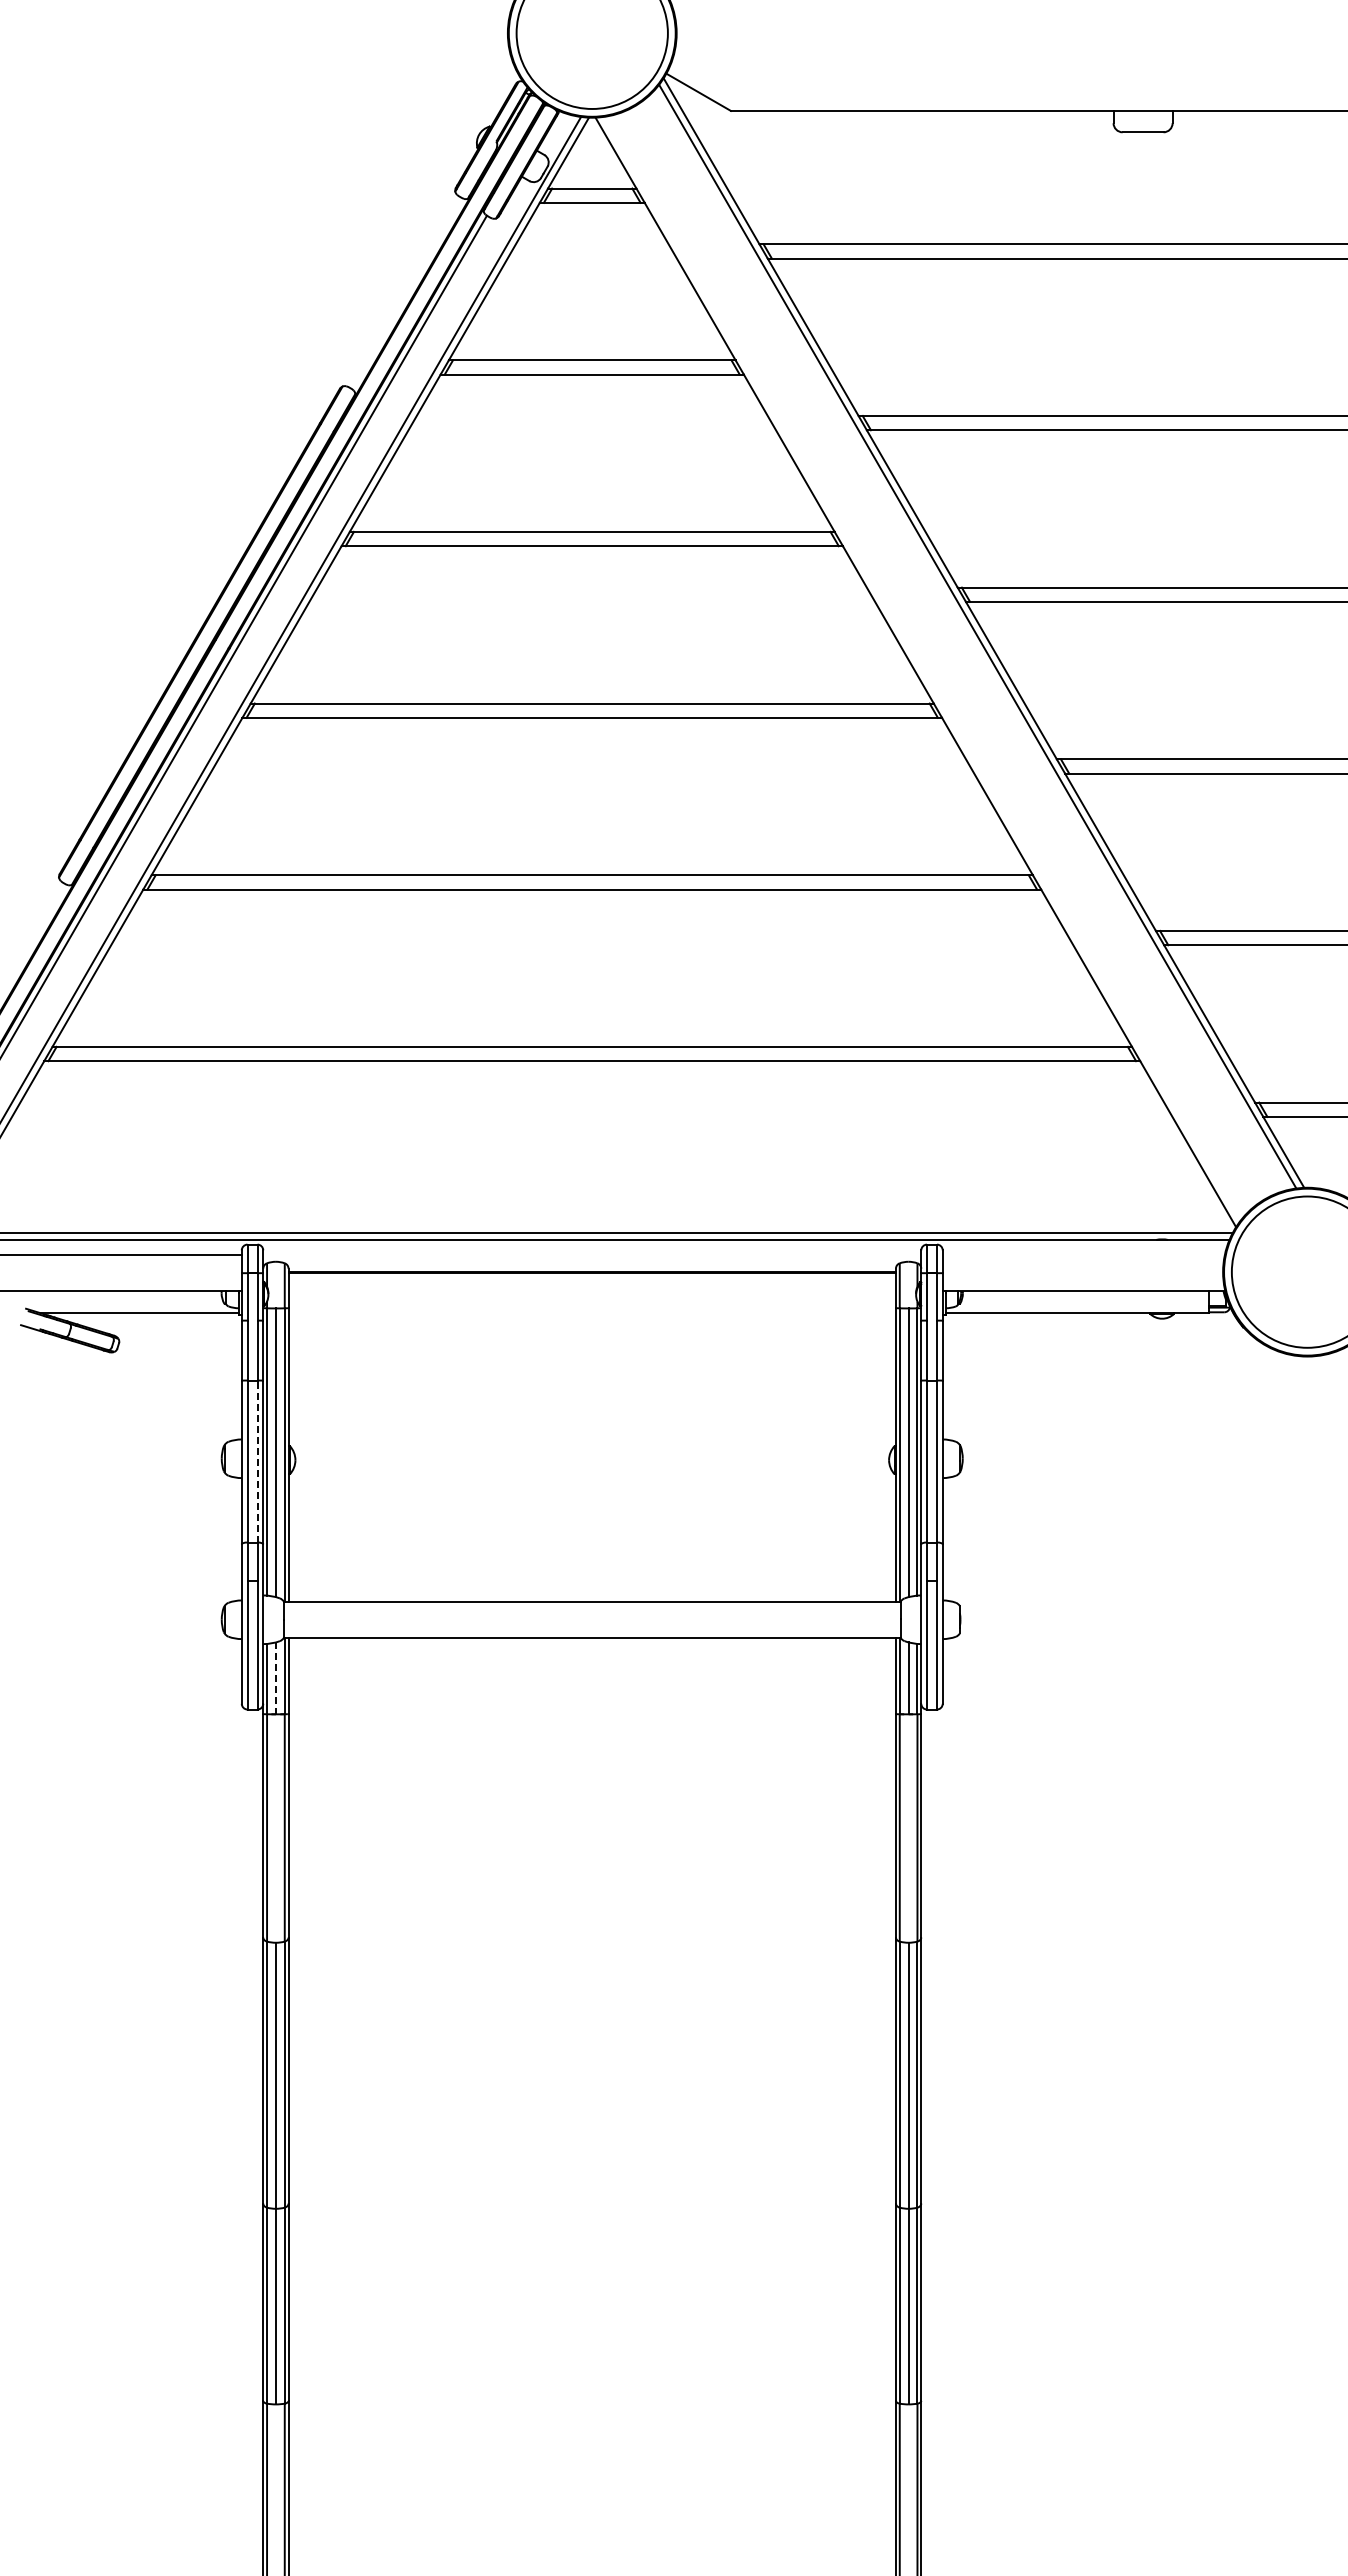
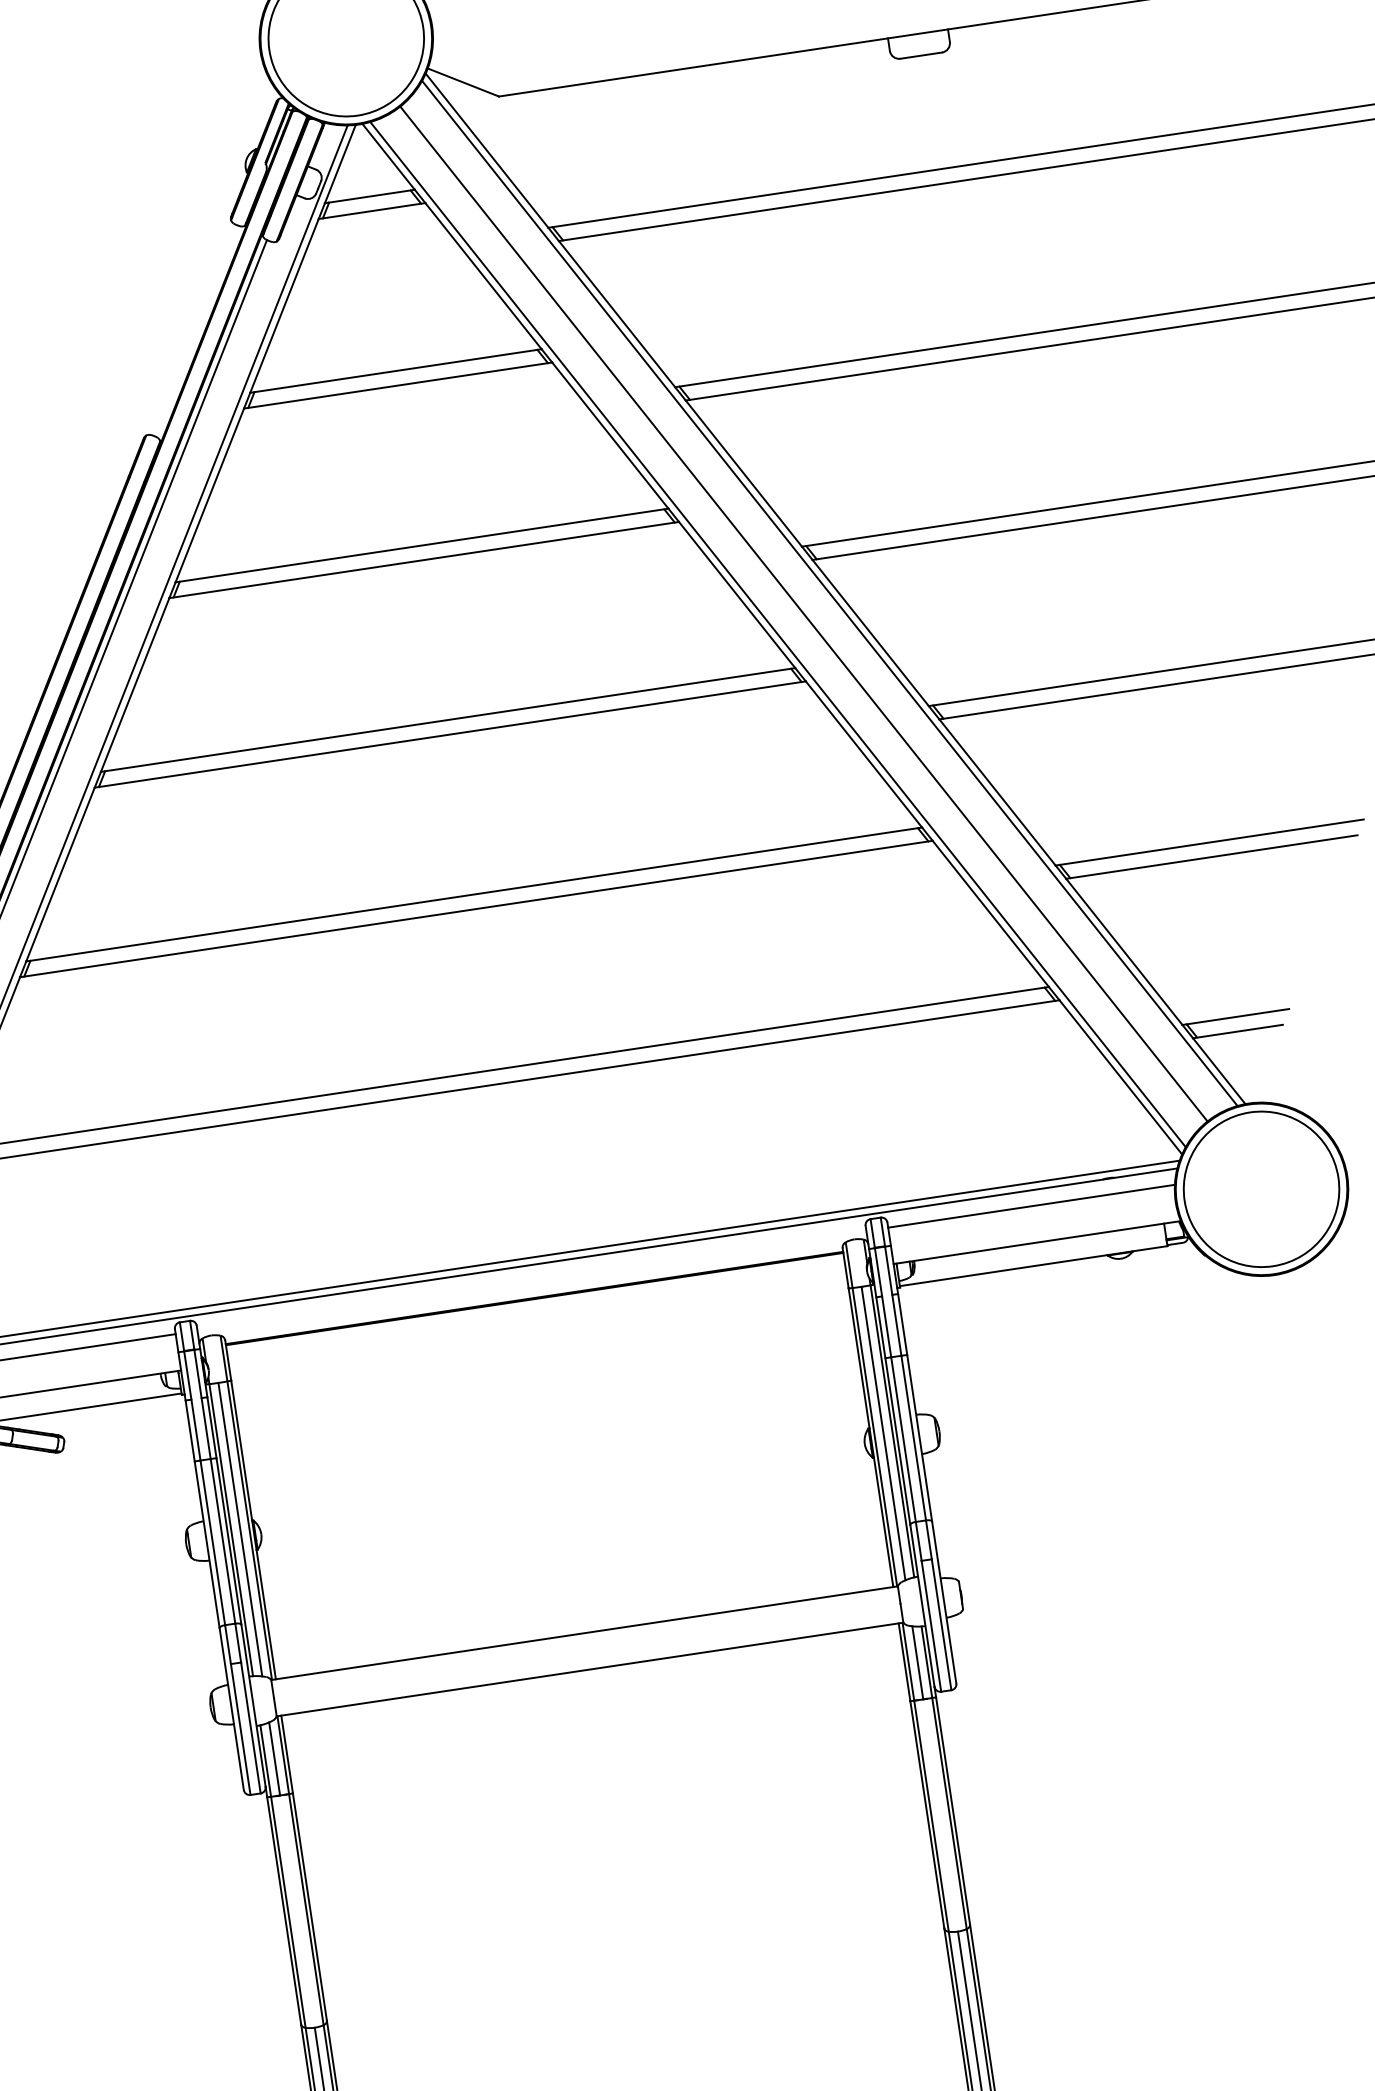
line: (949, 652) -> (803, 613), added
line: (921, 668) -> (777, 634), added
line: (1083, 1255) -> (1031, 1206), added
line: (257, 1461) -> (222, 1541), dashed -> solid
line: (275, 1678) -> (274, 1759), dashed -> solid

